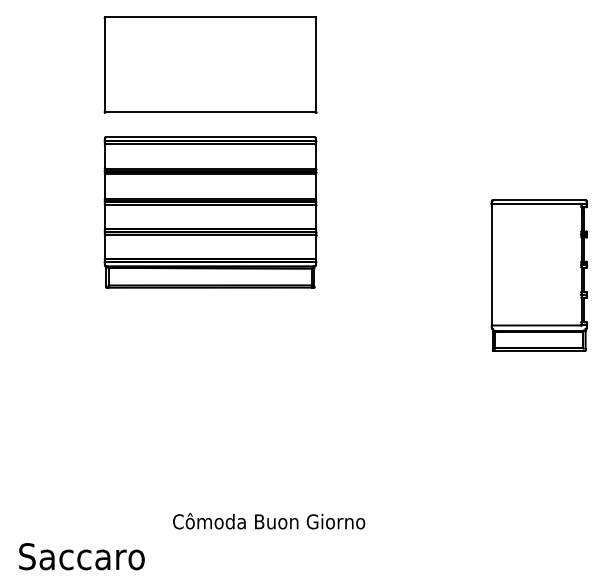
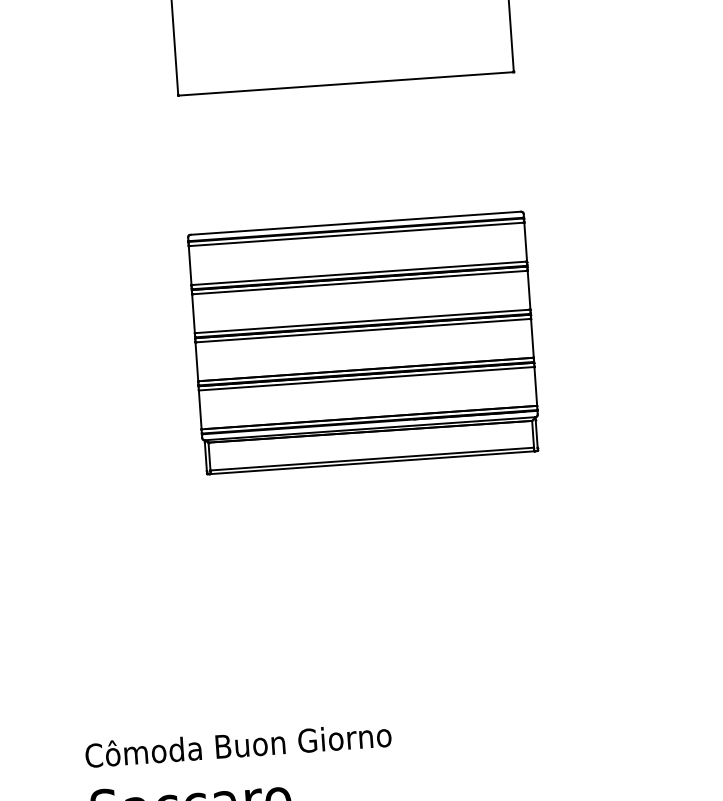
part: (210, 212) -> (364, 343), moved
text: (269, 521) -> (238, 744), moved

